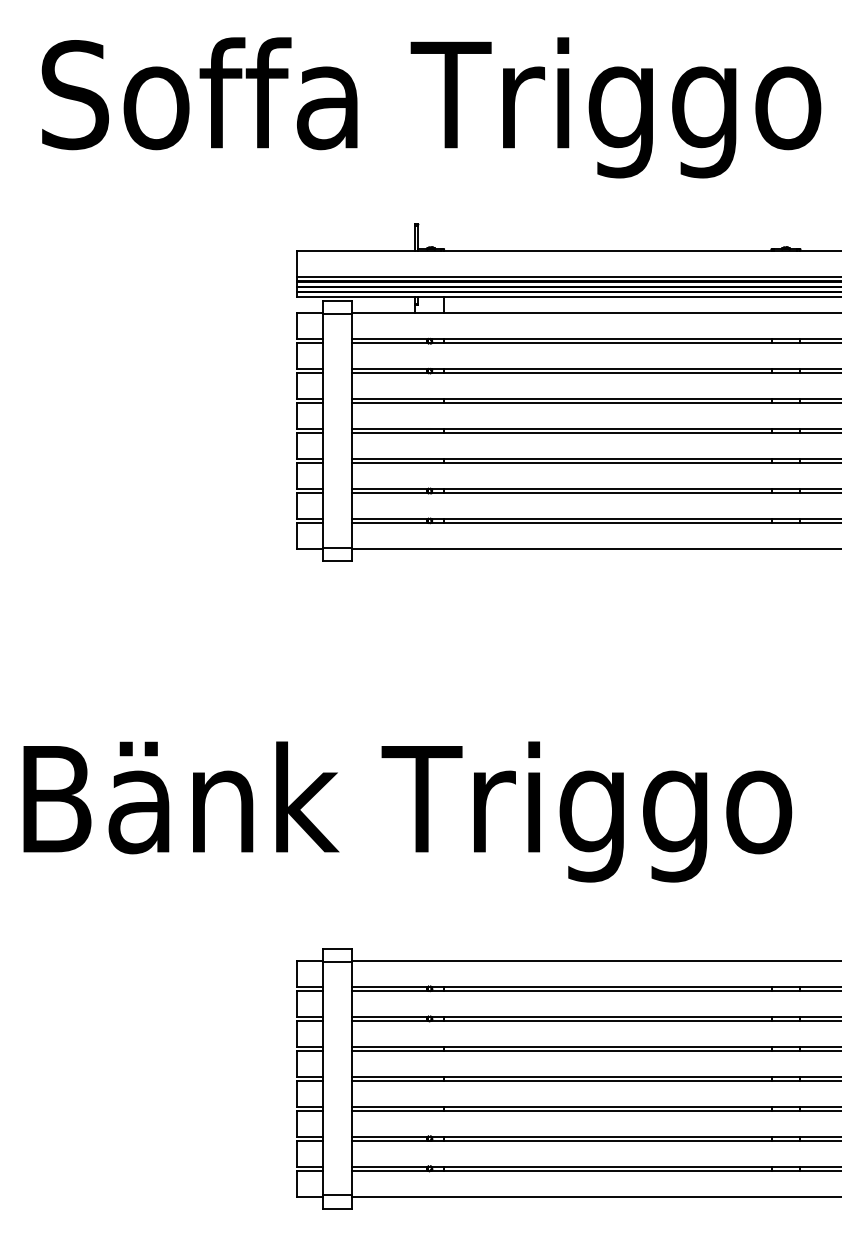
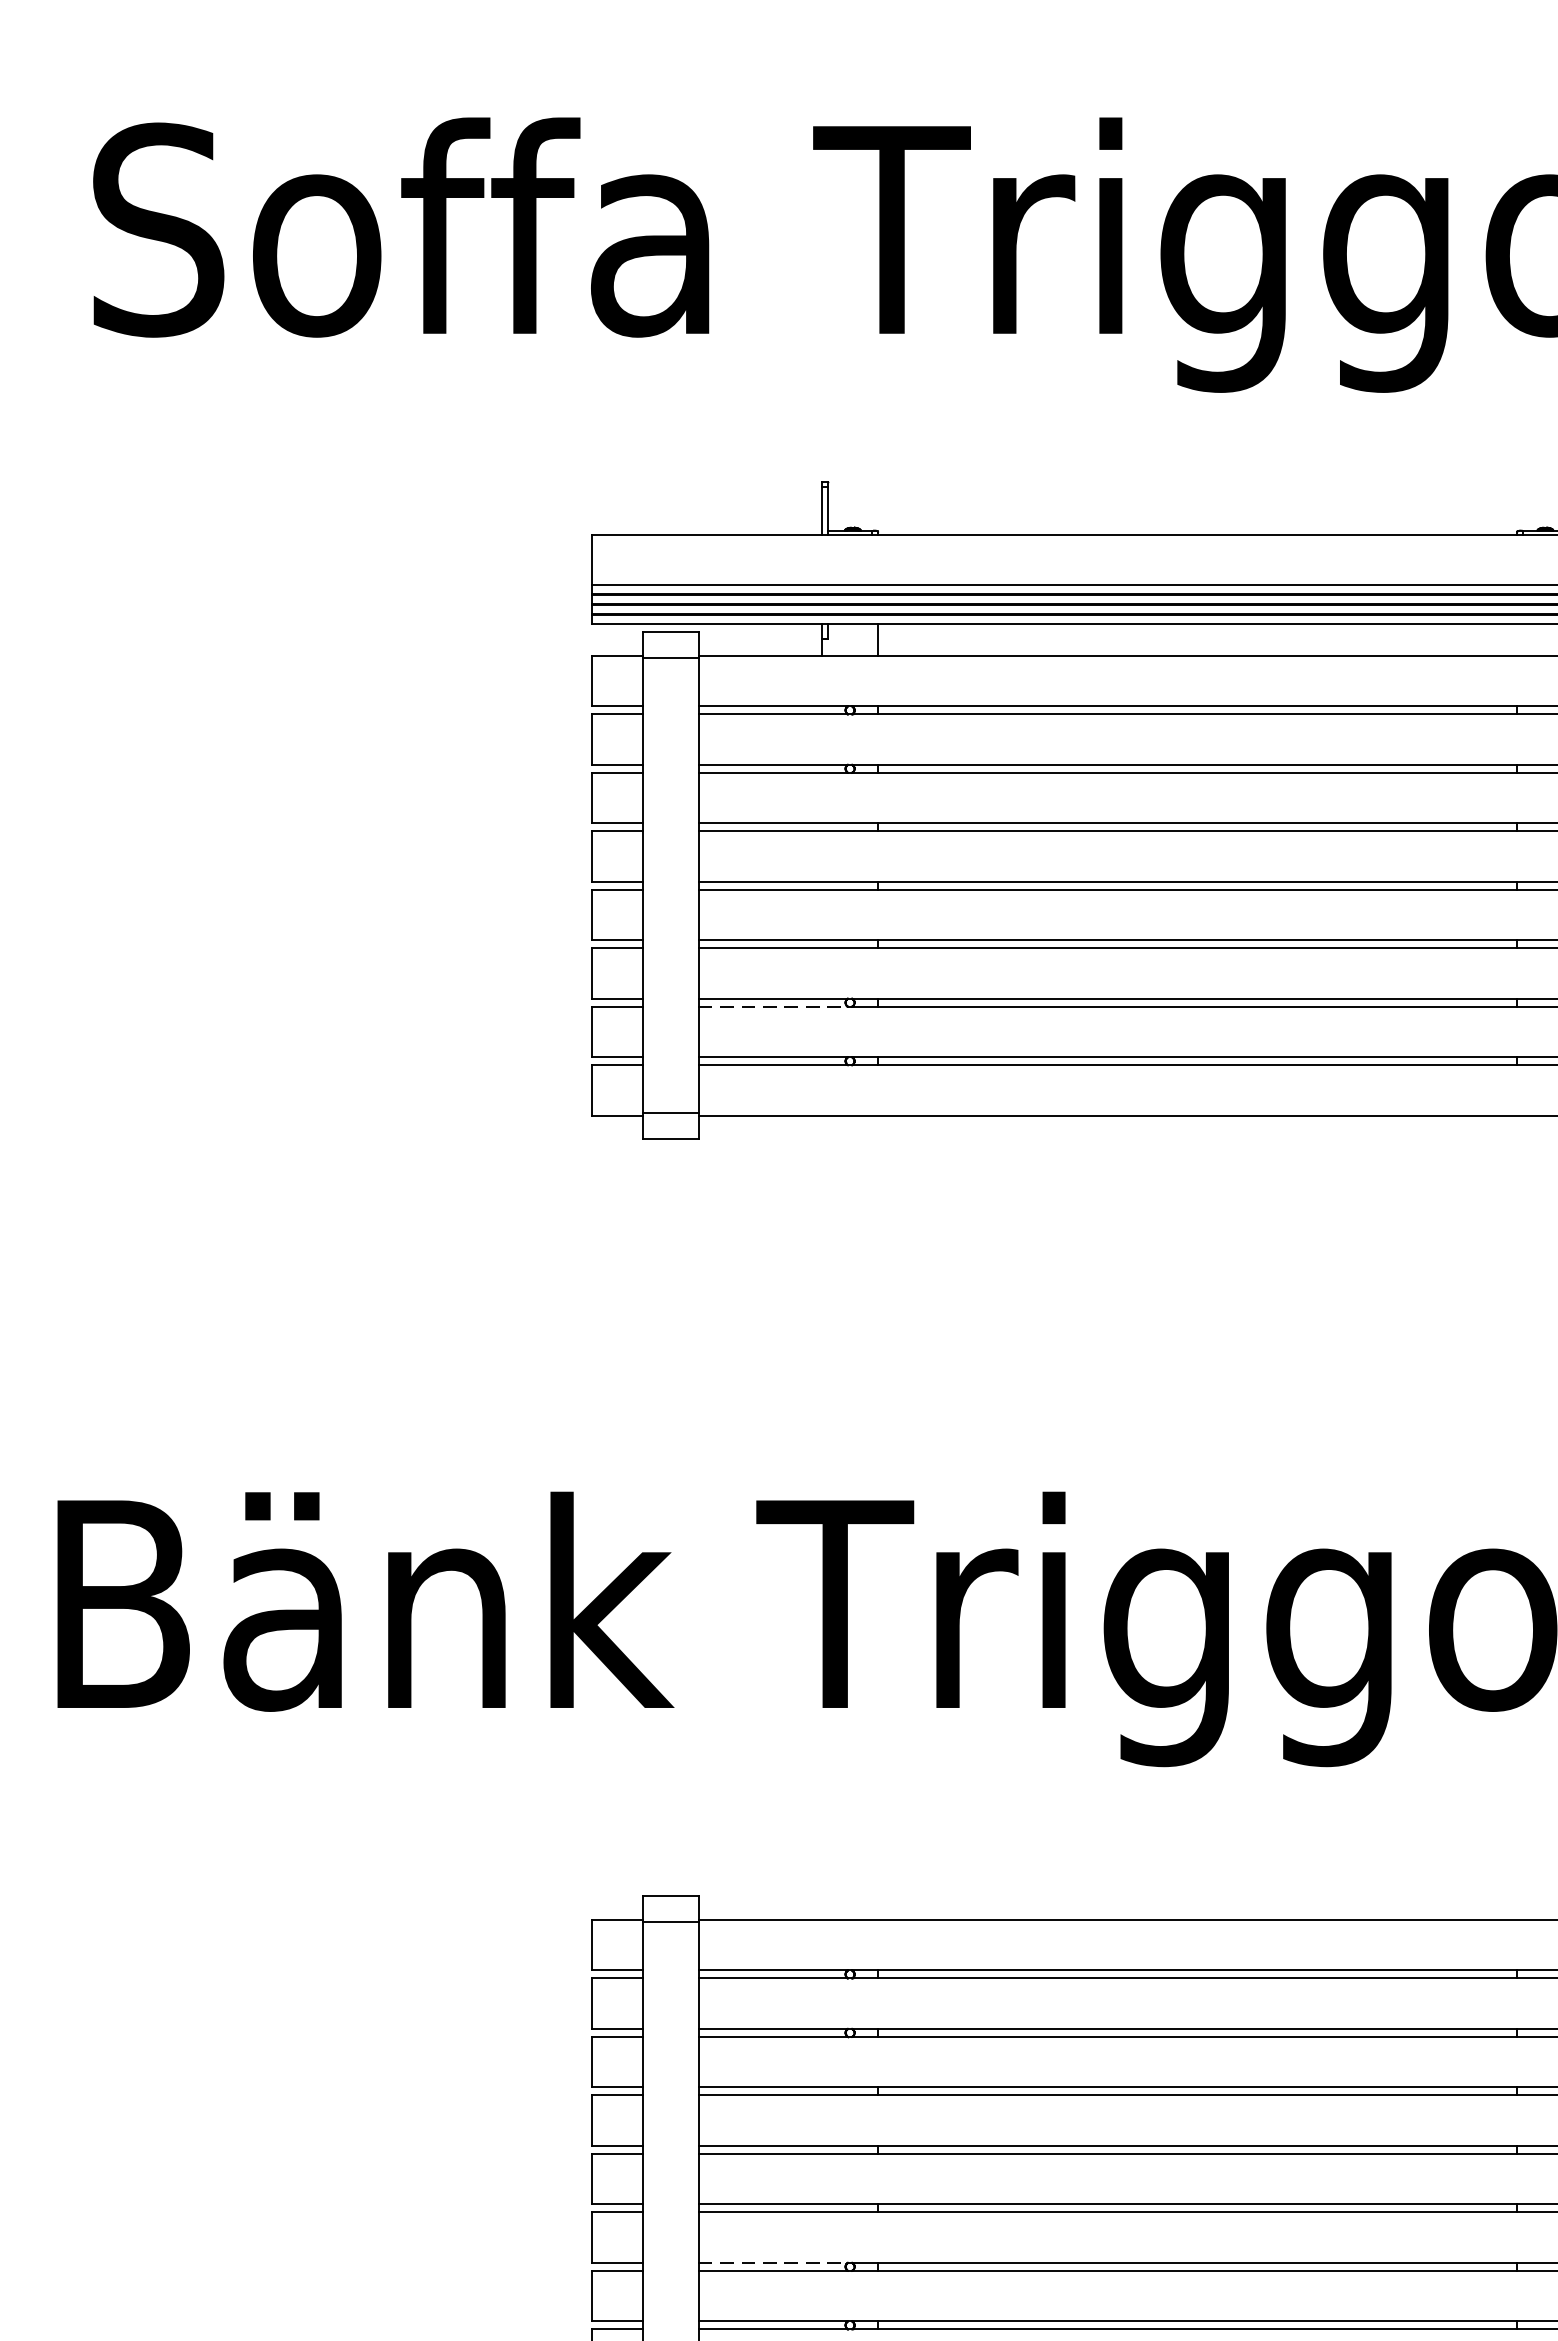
line: (390, 493) -> (773, 1007), solid -> dashed
line: (390, 1136) -> (773, 2262), solid -> dashed

